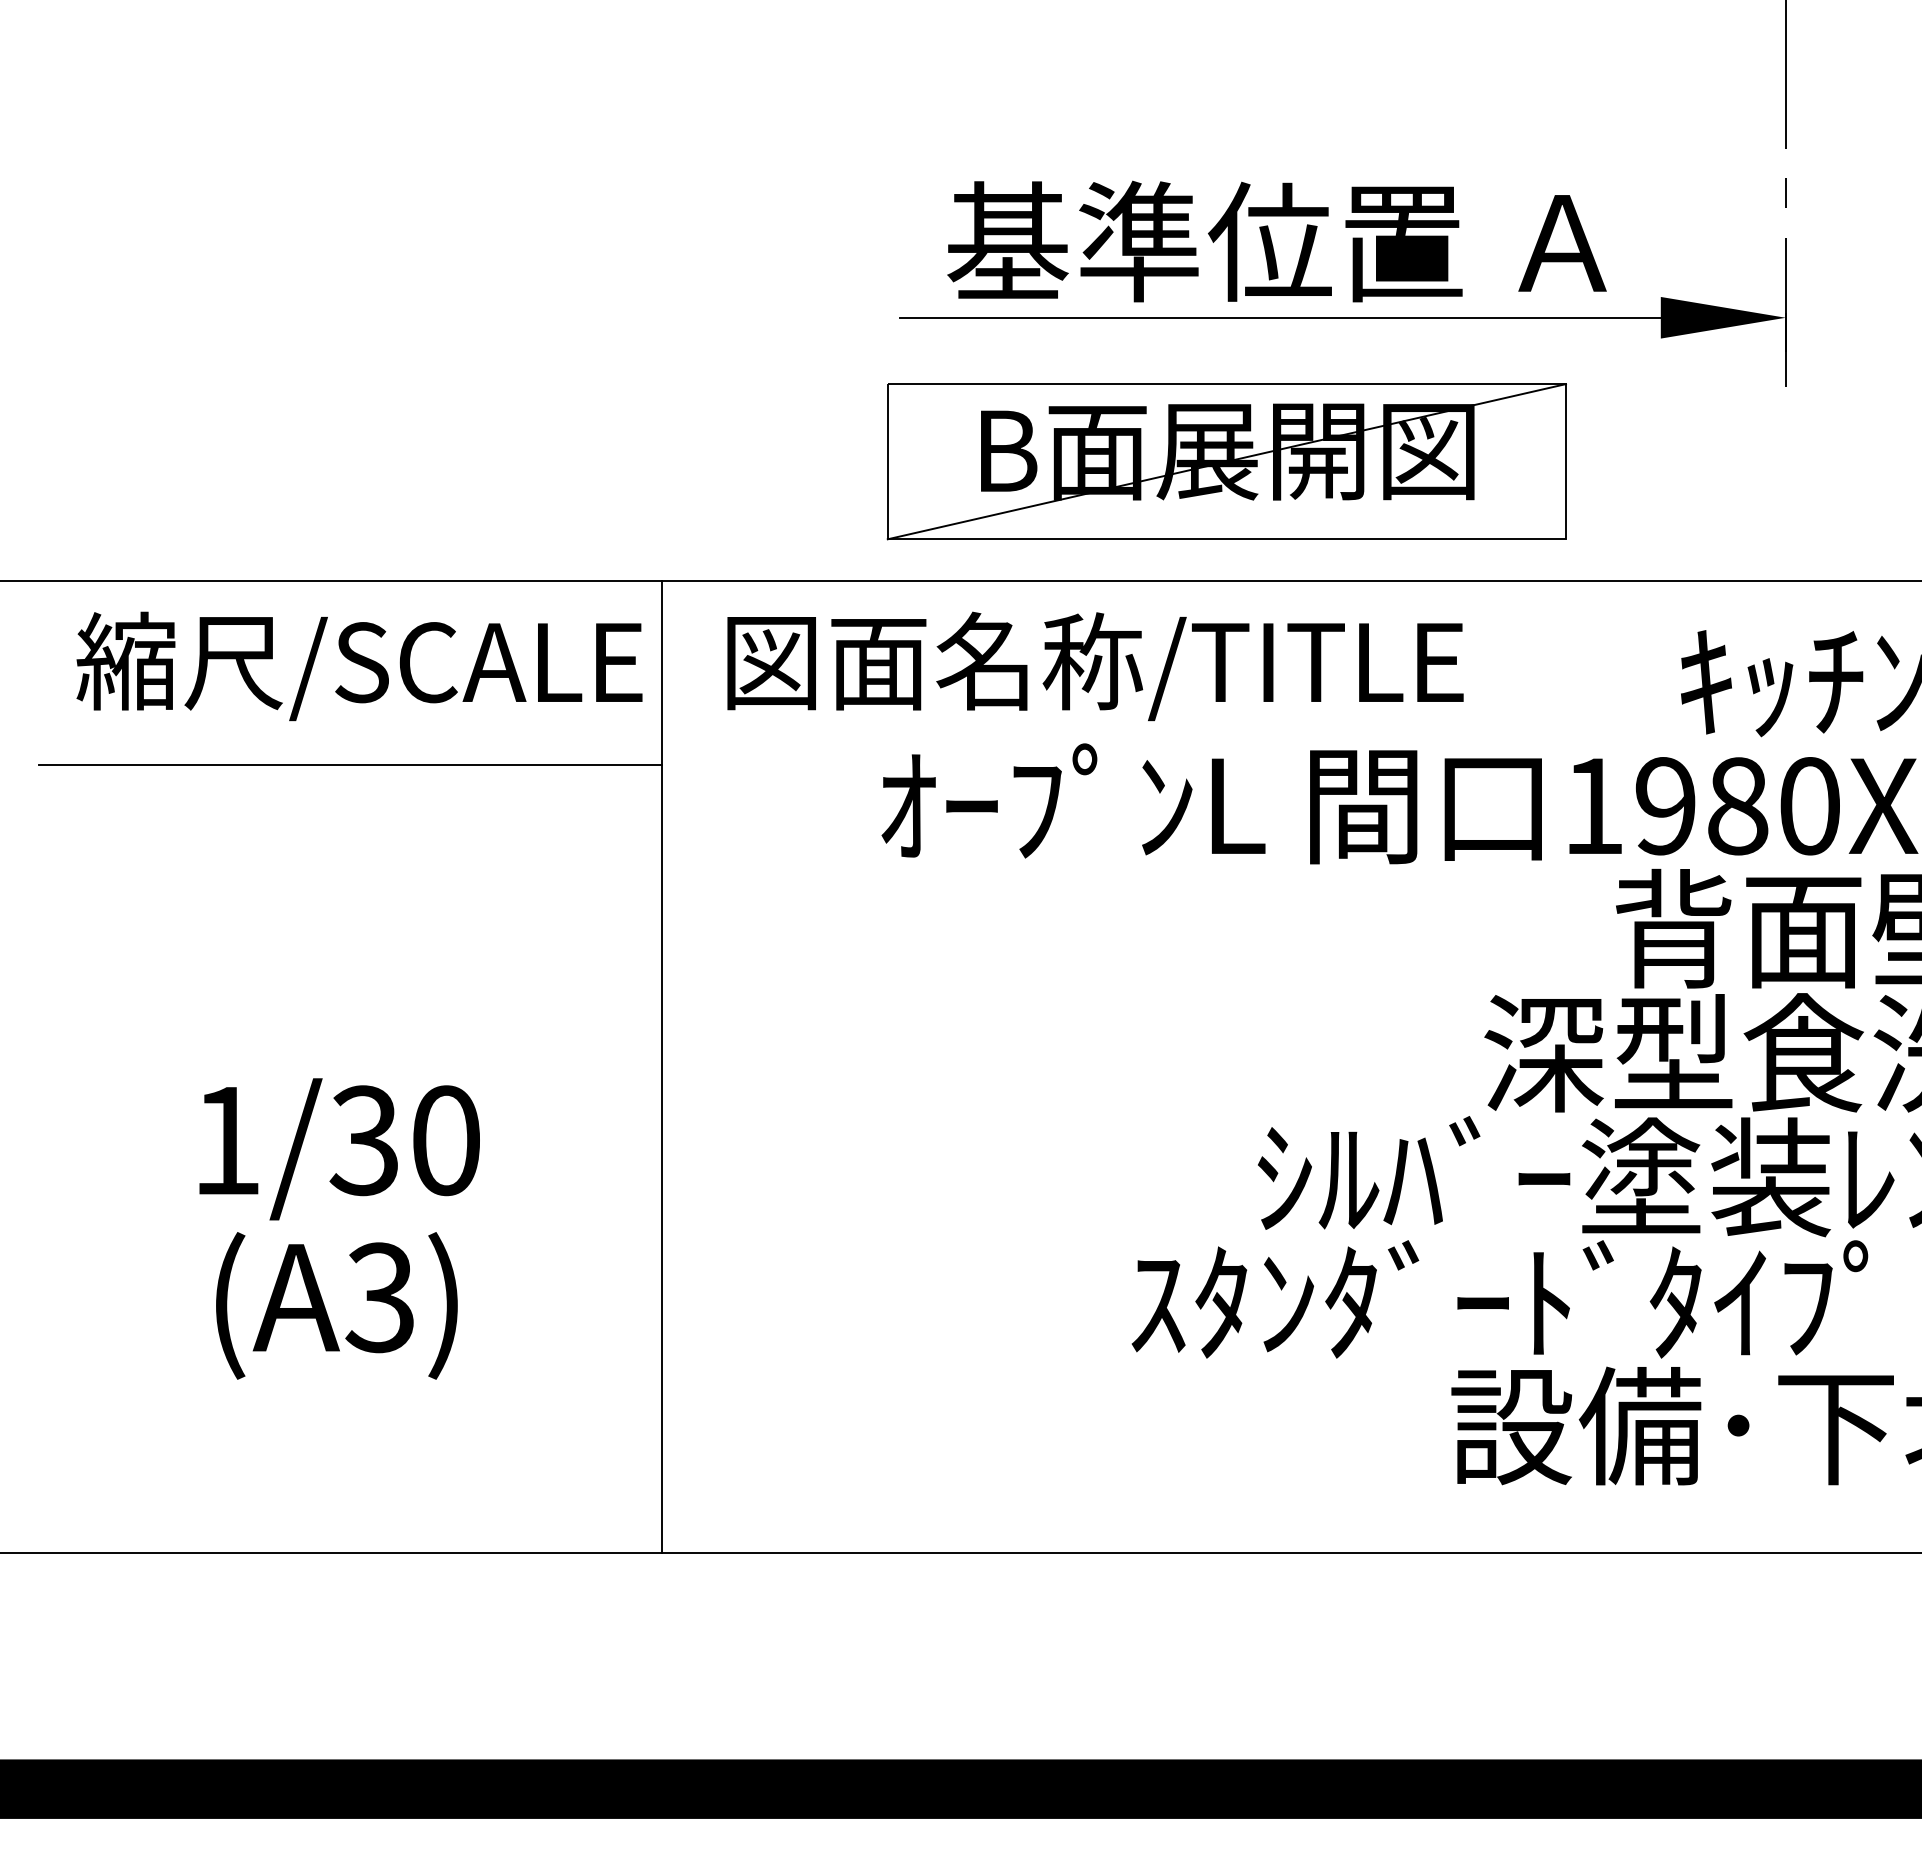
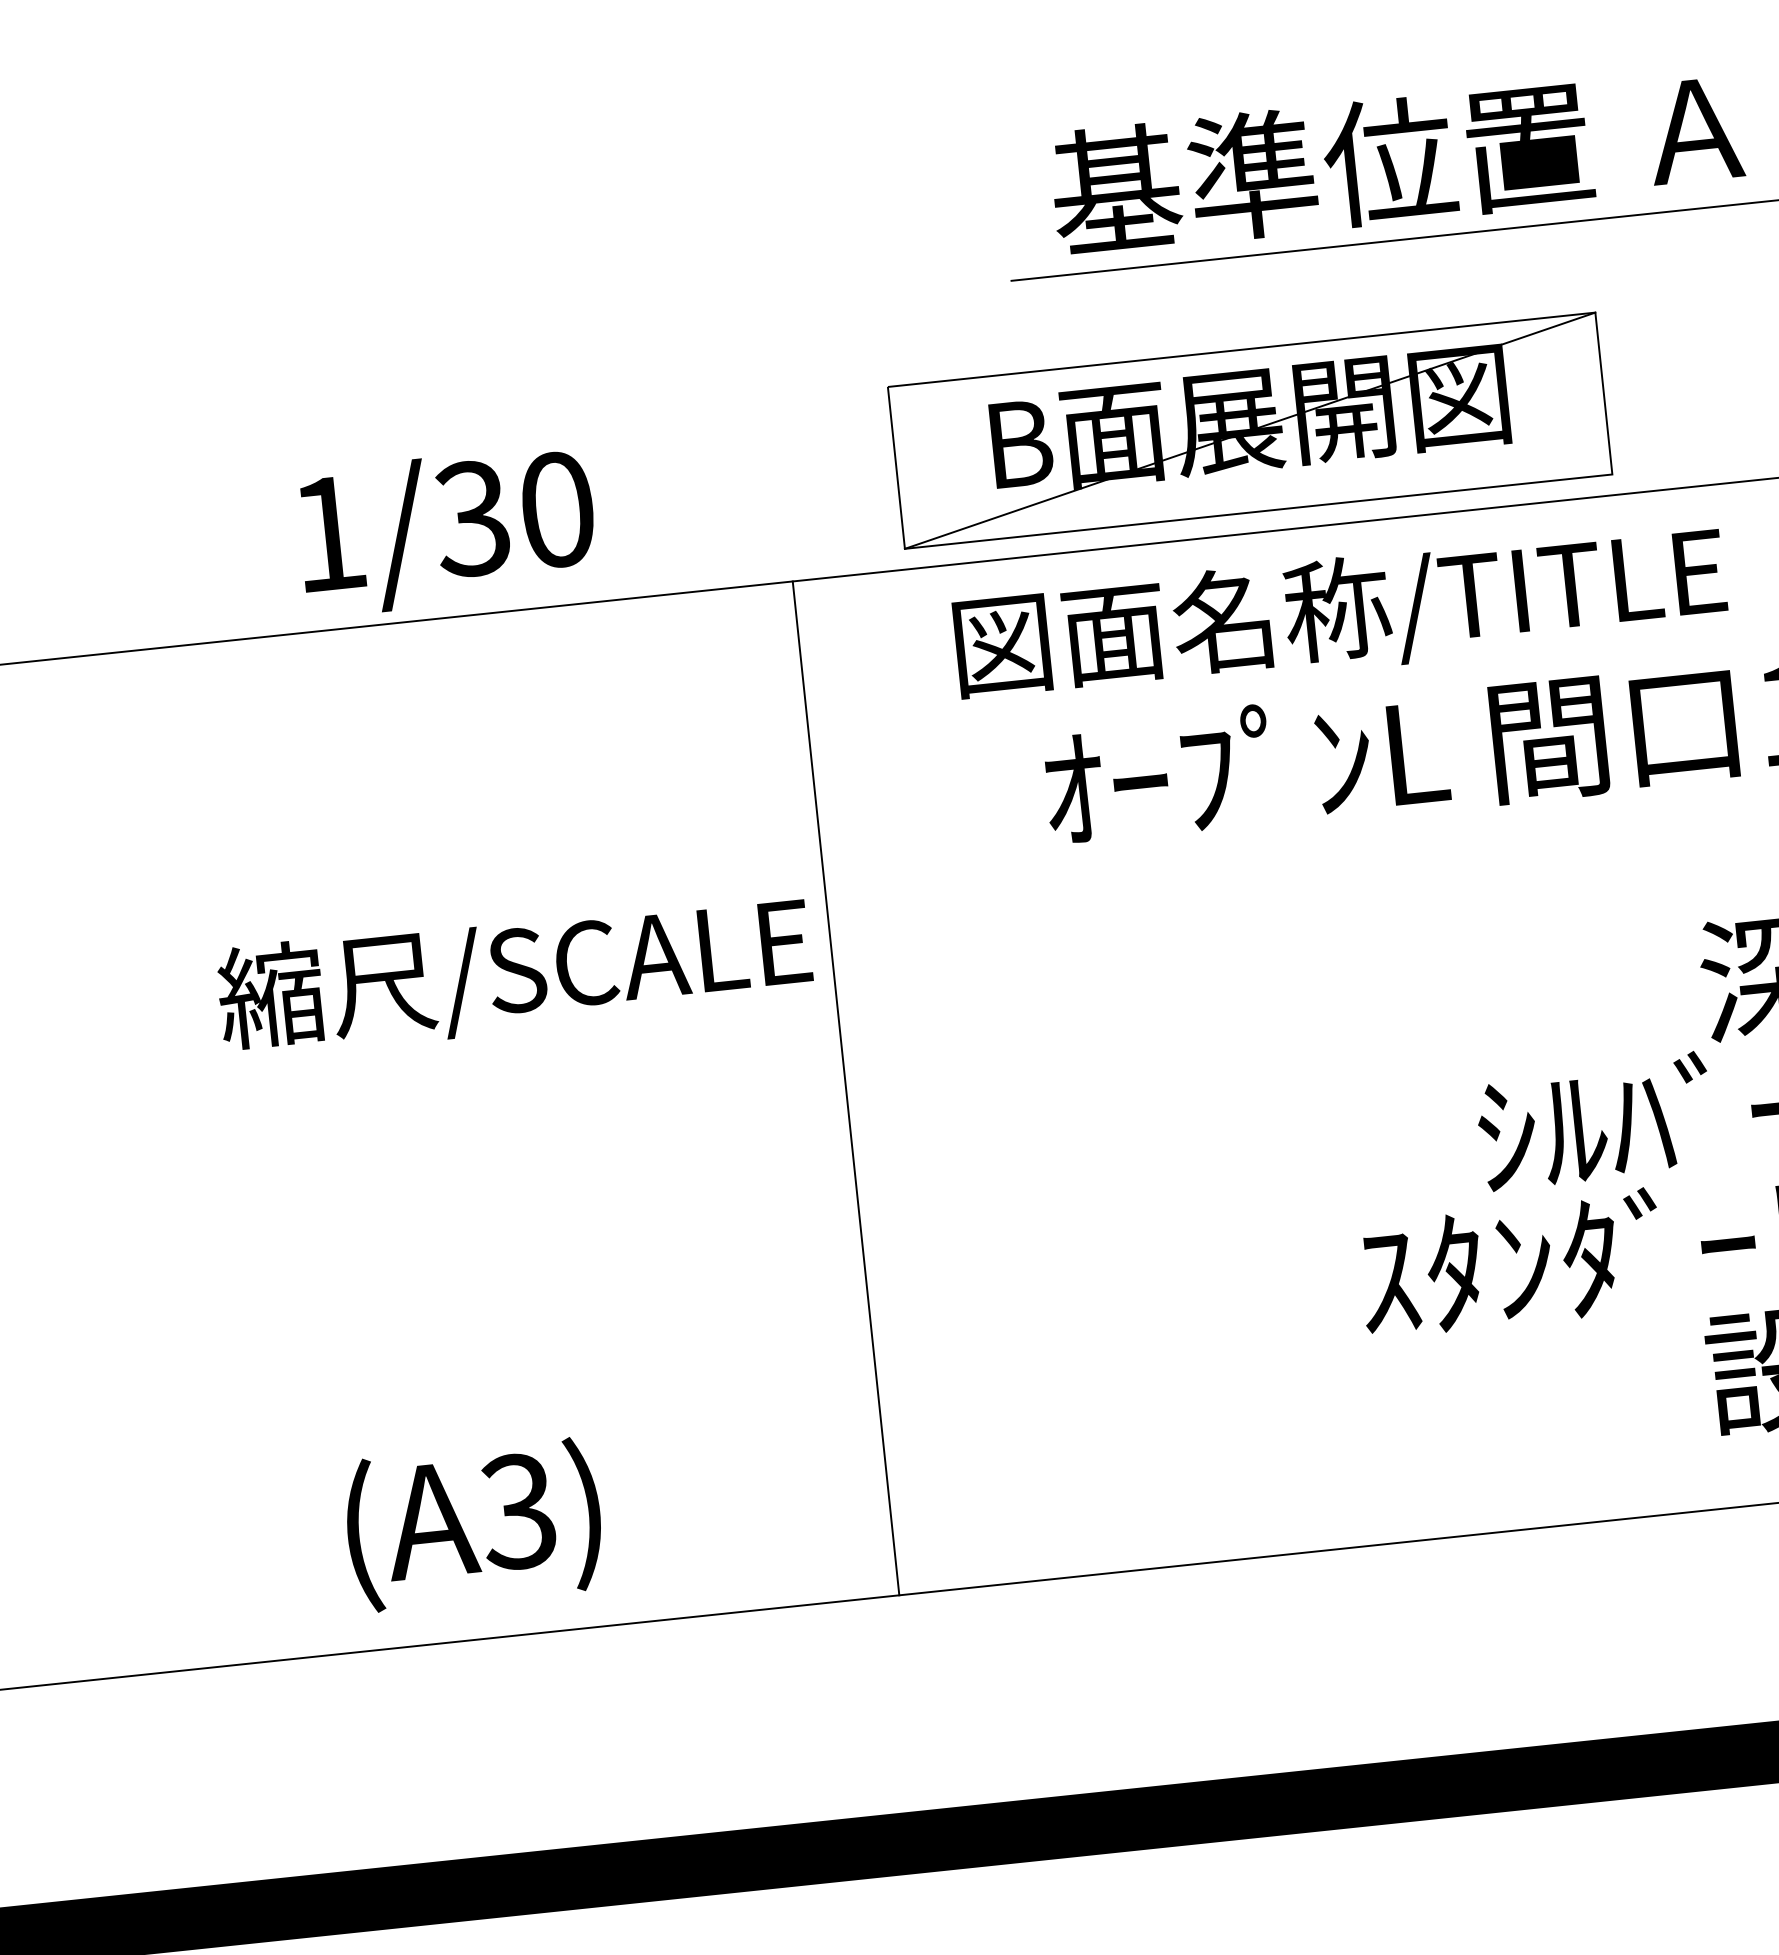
part: (1226, 461) -> (1249, 430), moved
text: (359, 666) -> (514, 974), moved
text: (1095, 666) -> (1340, 613), moved
line: (350, 764) -> (487, 806), removed
text: (339, 1149) -> (447, 530), moved
text: (336, 1305) -> (473, 1524), moved

